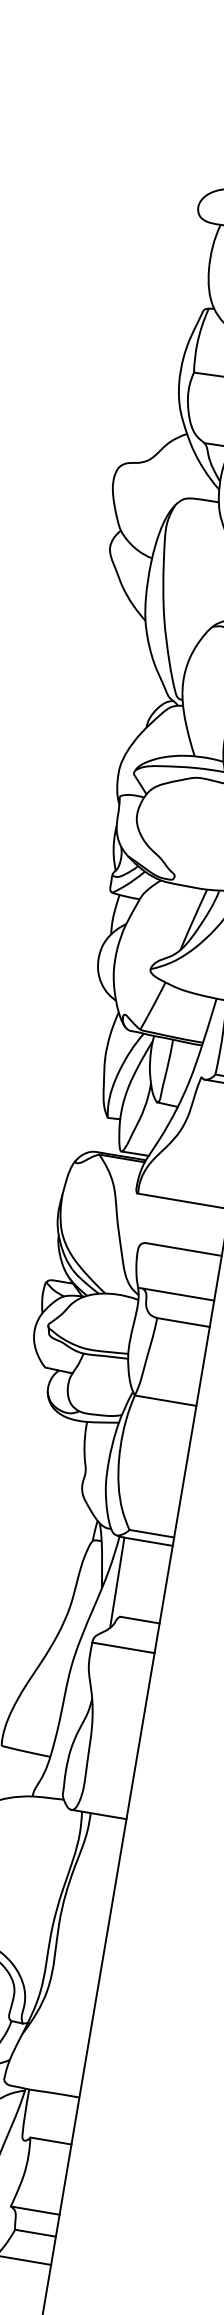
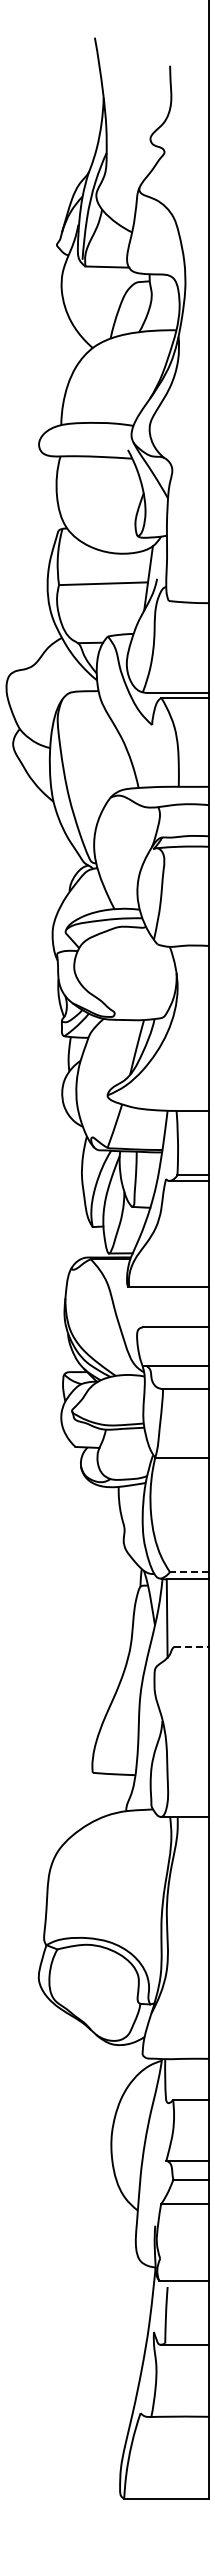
line: (150, 1533) -> (188, 1572), solid -> dashed
line: (140, 1619) -> (192, 1646), solid -> dashed
line: (123, 1647) -> (181, 1672), removed

